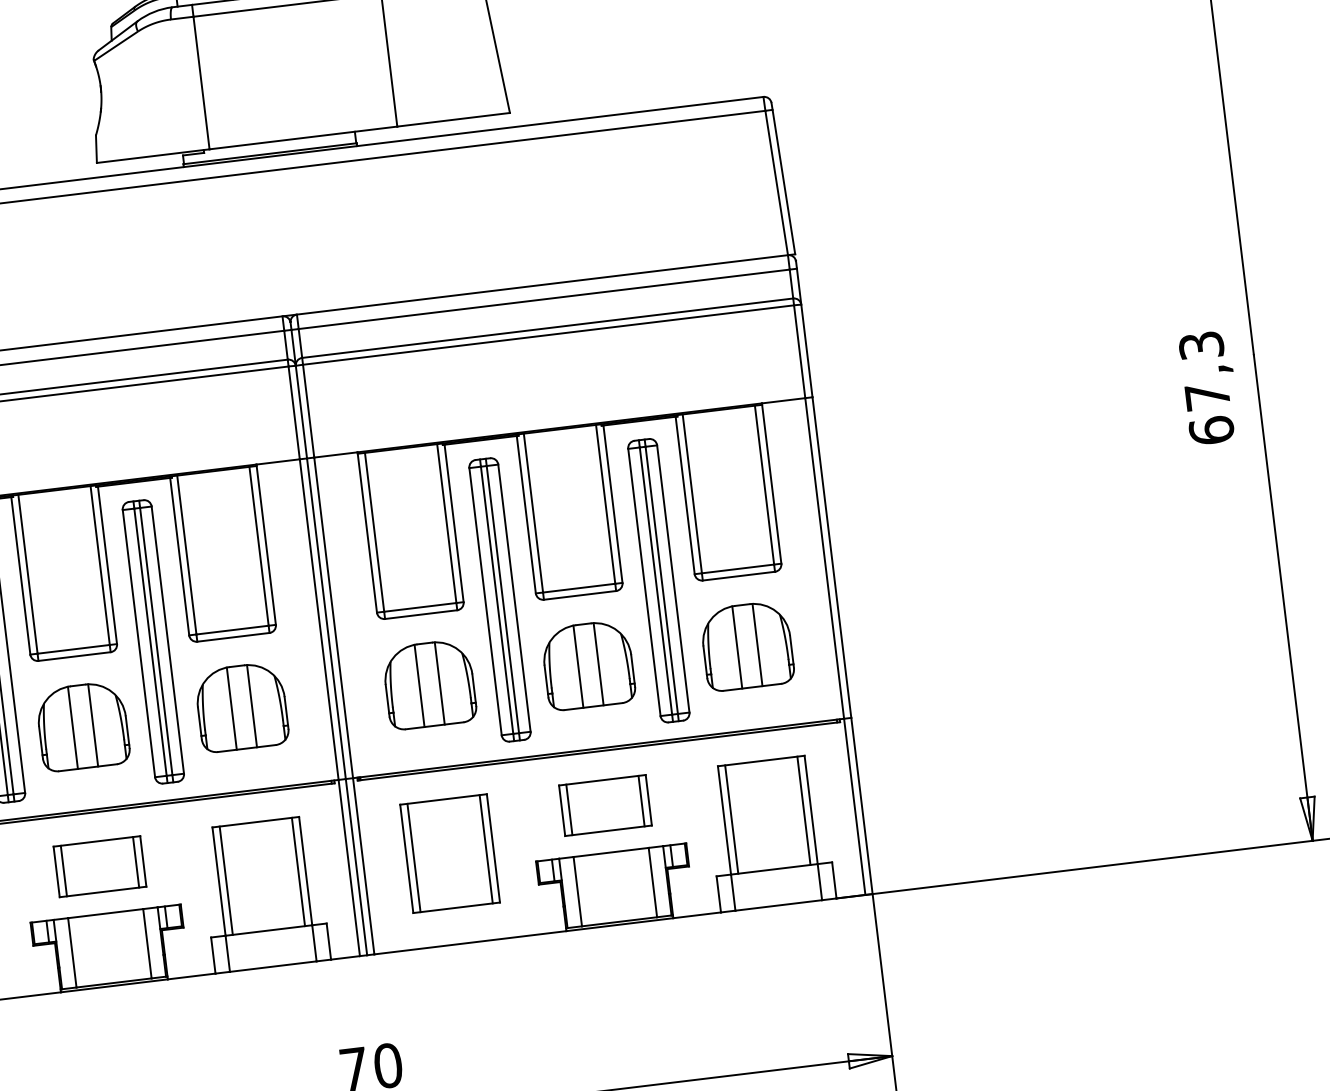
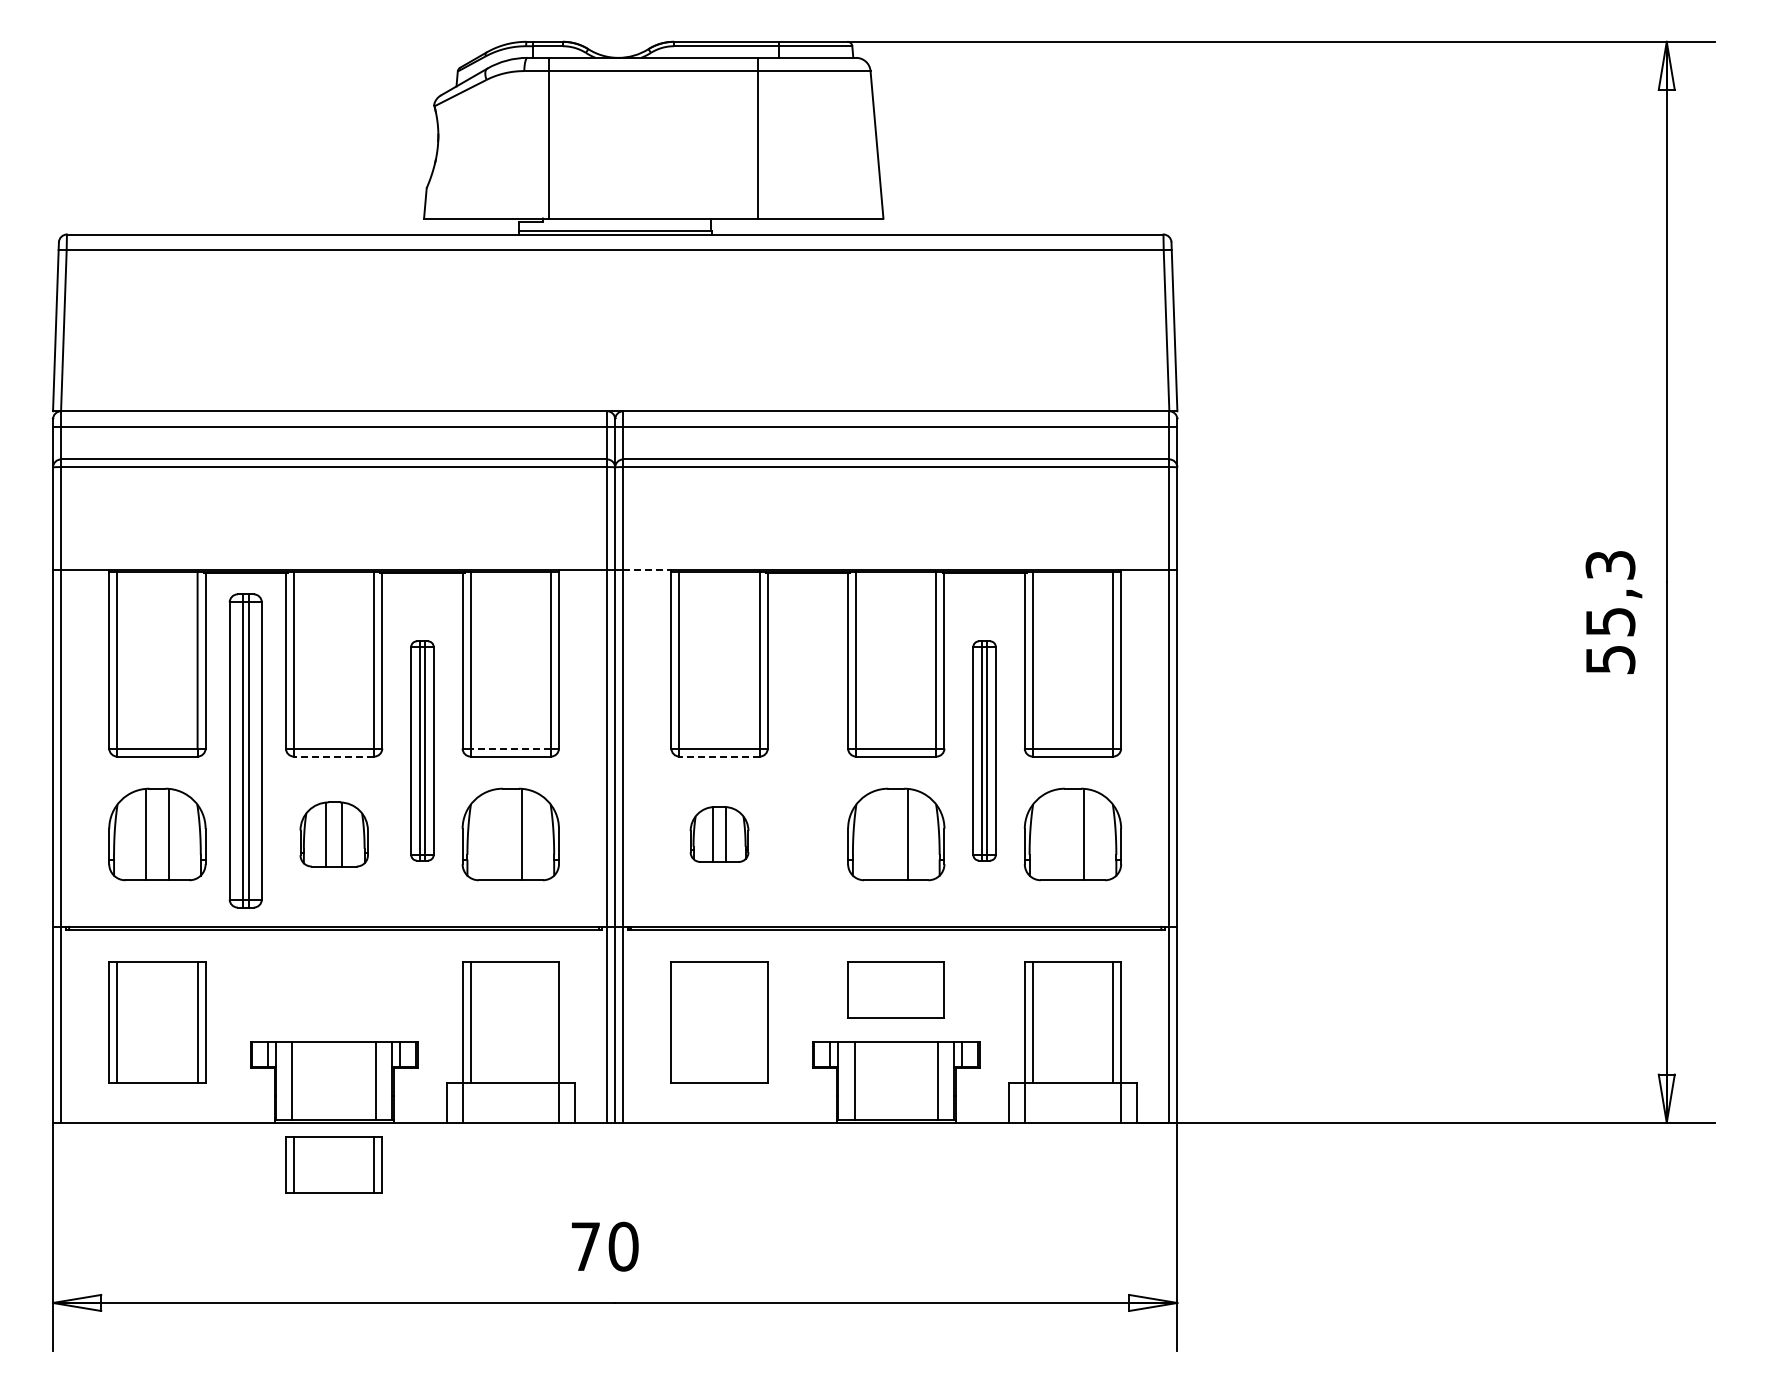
text: (1209, 414) -> (1610, 641), 67,3 -> 55,3
line: (336, 455) -> (647, 570), solid -> dashed
part: (658, 580) -> (984, 750), size x0.7
part: (499, 599) -> (807, 750), removed
line: (421, 614) -> (719, 756), solid -> dashed
line: (232, 630) -> (510, 748), solid -> dashed
part: (153, 641) -> (422, 750), size x0.7
line: (737, 647) -> (1061, 834), removed
line: (74, 656) -> (333, 756), solid -> dashed
line: (578, 666) -> (885, 834), removed
part: (429, 684) -> (719, 834), size x0.6
line: (231, 708) -> (499, 834), removed
part: (83, 726) -> (334, 834), size x0.7
line: (641, 801) -> (936, 990), removed
line: (569, 810) -> (856, 990), removed
line: (485, 849) -> (759, 1022), removed
line: (414, 858) -> (679, 1022), removed
part: (99, 866) -> (333, 1164), moved
line: (298, 872) -> (550, 1022), removed

